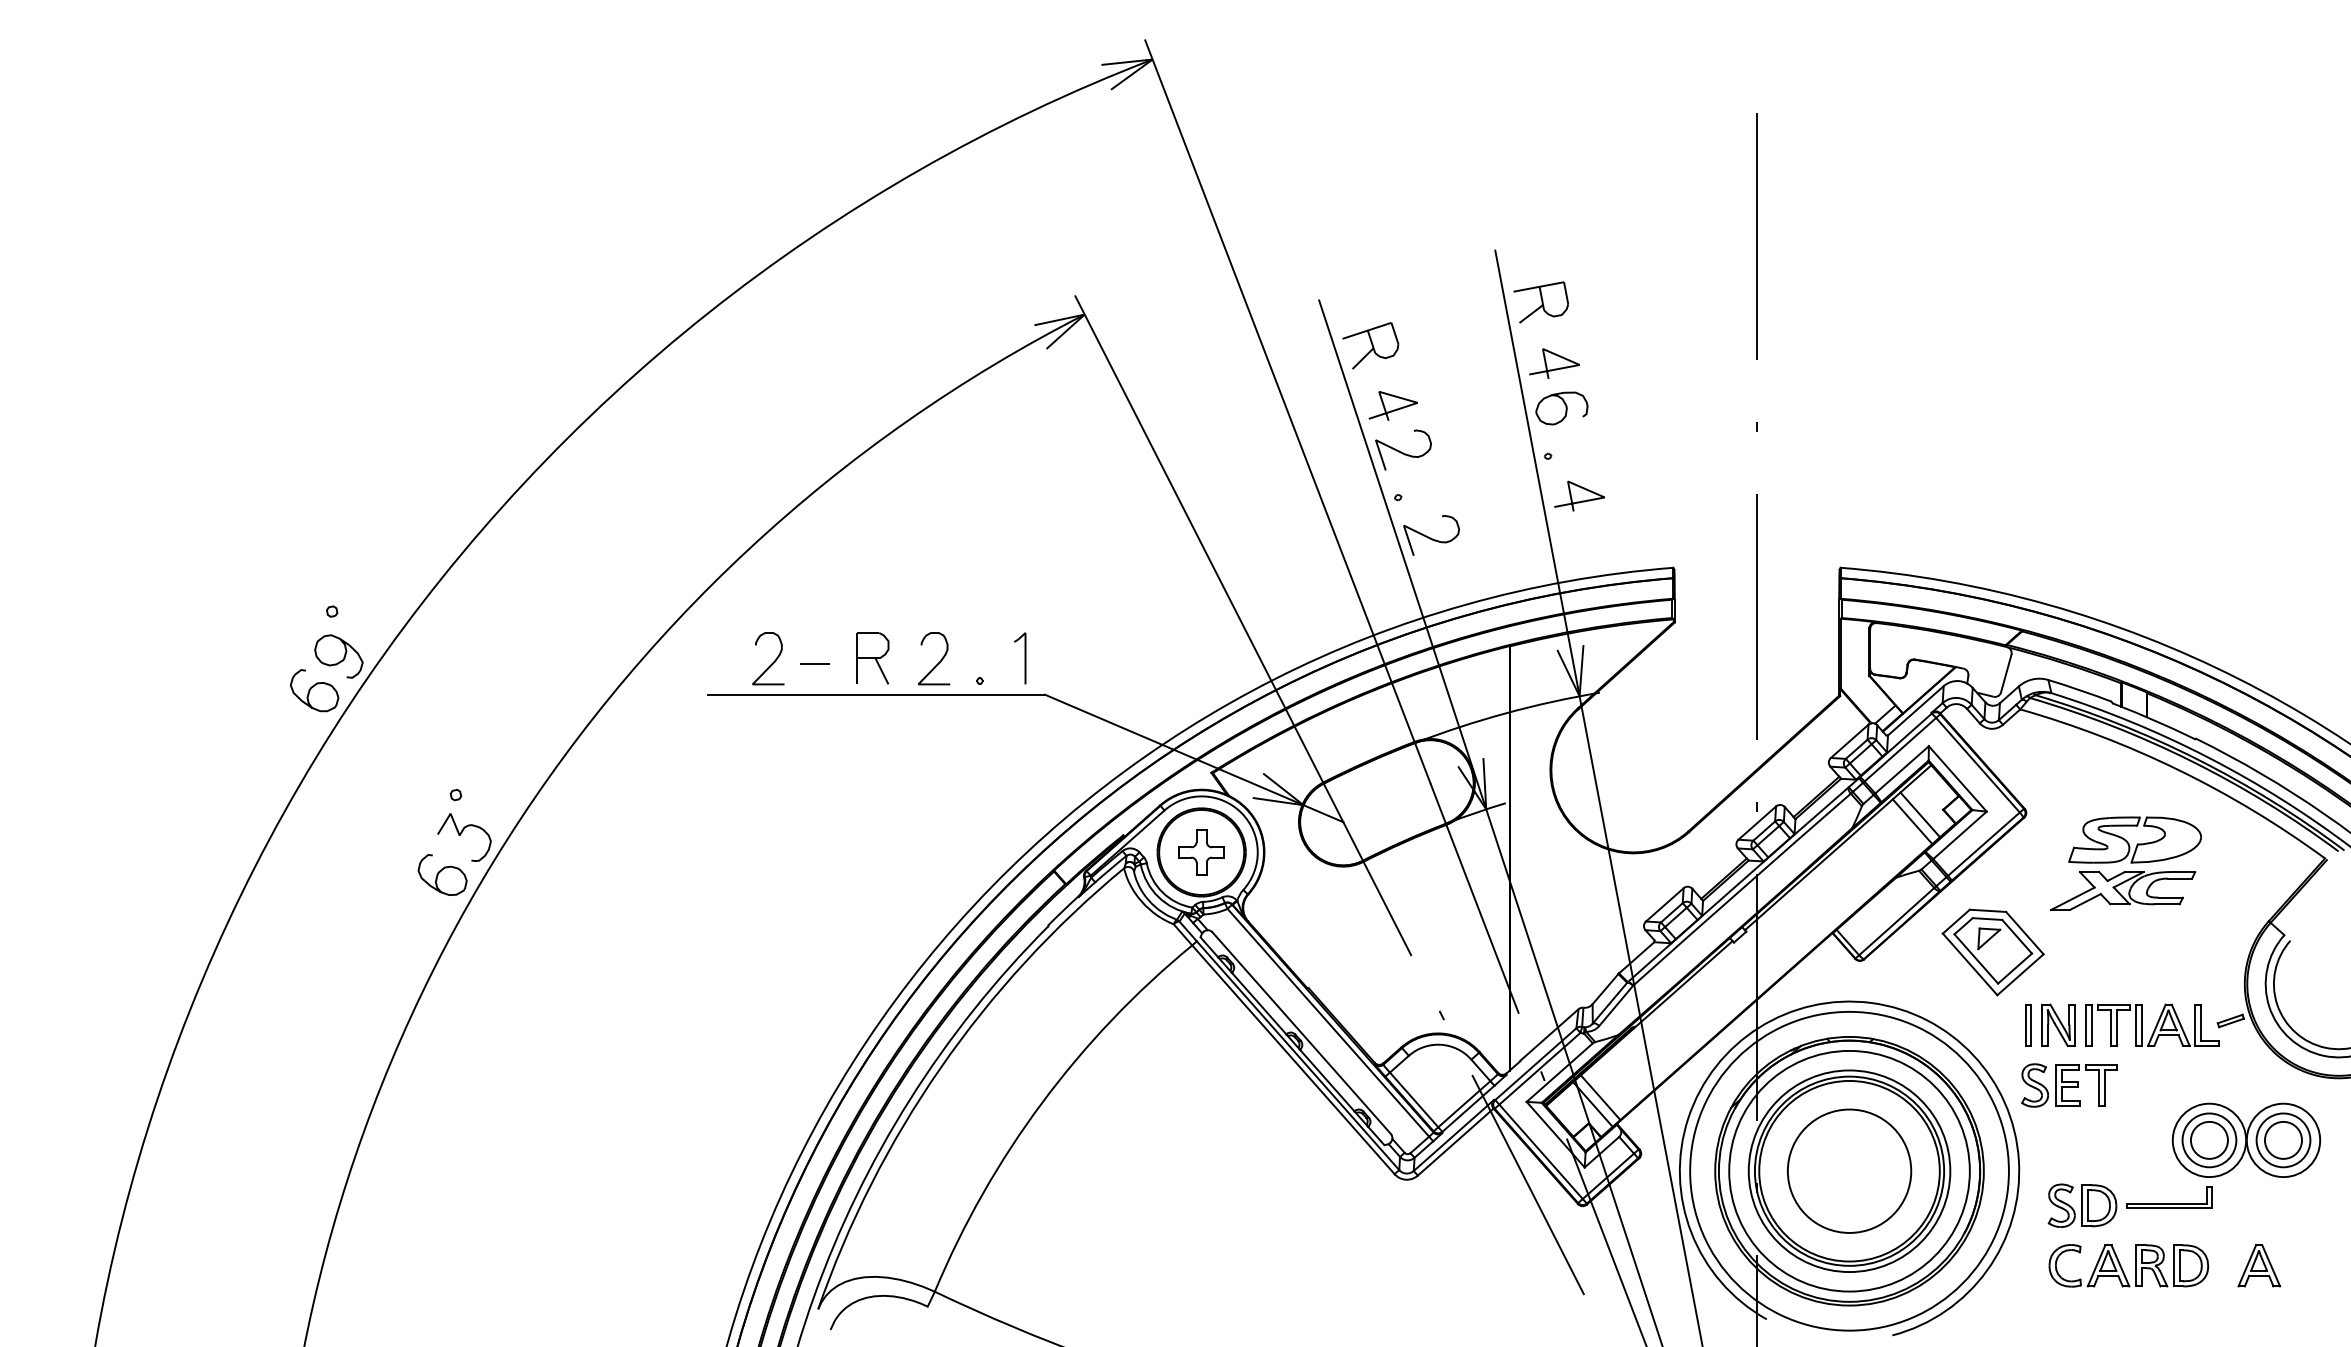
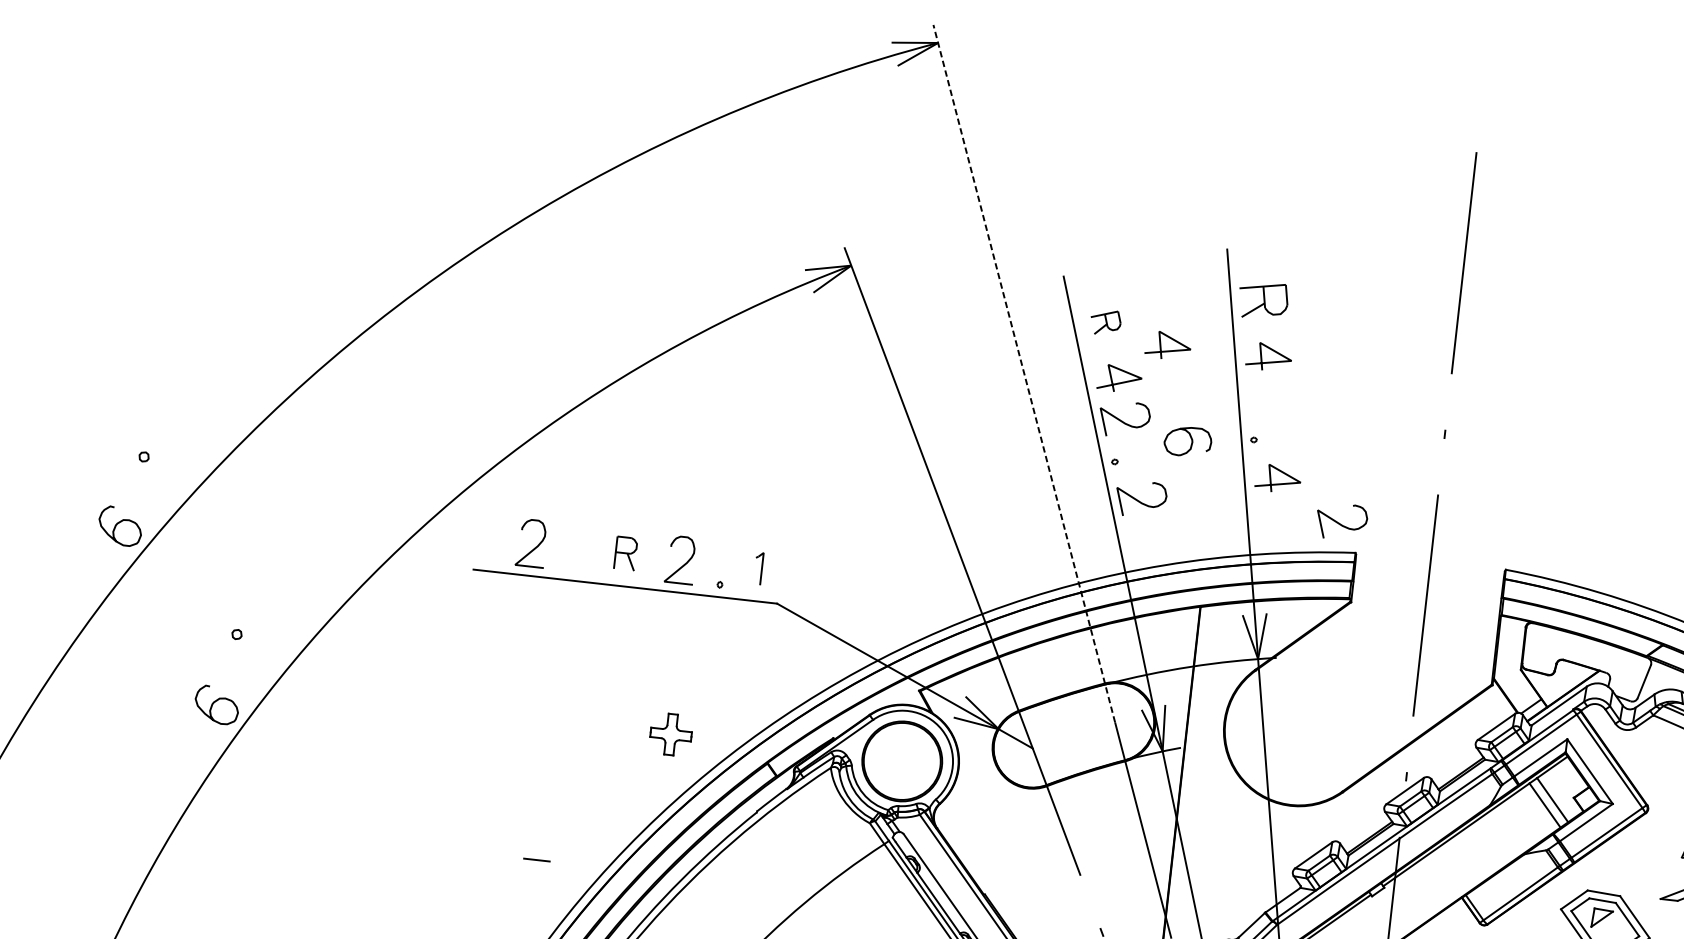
part: (1370, 345) -> (1105, 322), size x0.6
line: (1442, 368) -> (1167, 350), added
curve: (1565, 408) -> (1191, 442), moved
line: (1287, 411) -> (1023, 373), solid -> dashed
curve: (1653, 537) -> (1340, 523), added
part: (872, 658) -> (625, 553), size x0.7
part: (1020, 658) -> (758, 568), size x0.7
curve: (340, 660) -> (146, 501), removed
line: (814, 663) -> (536, 859), moved
curve: (461, 834) -> (238, 670), removed
part: (1201, 852) -> (670, 734), moved

